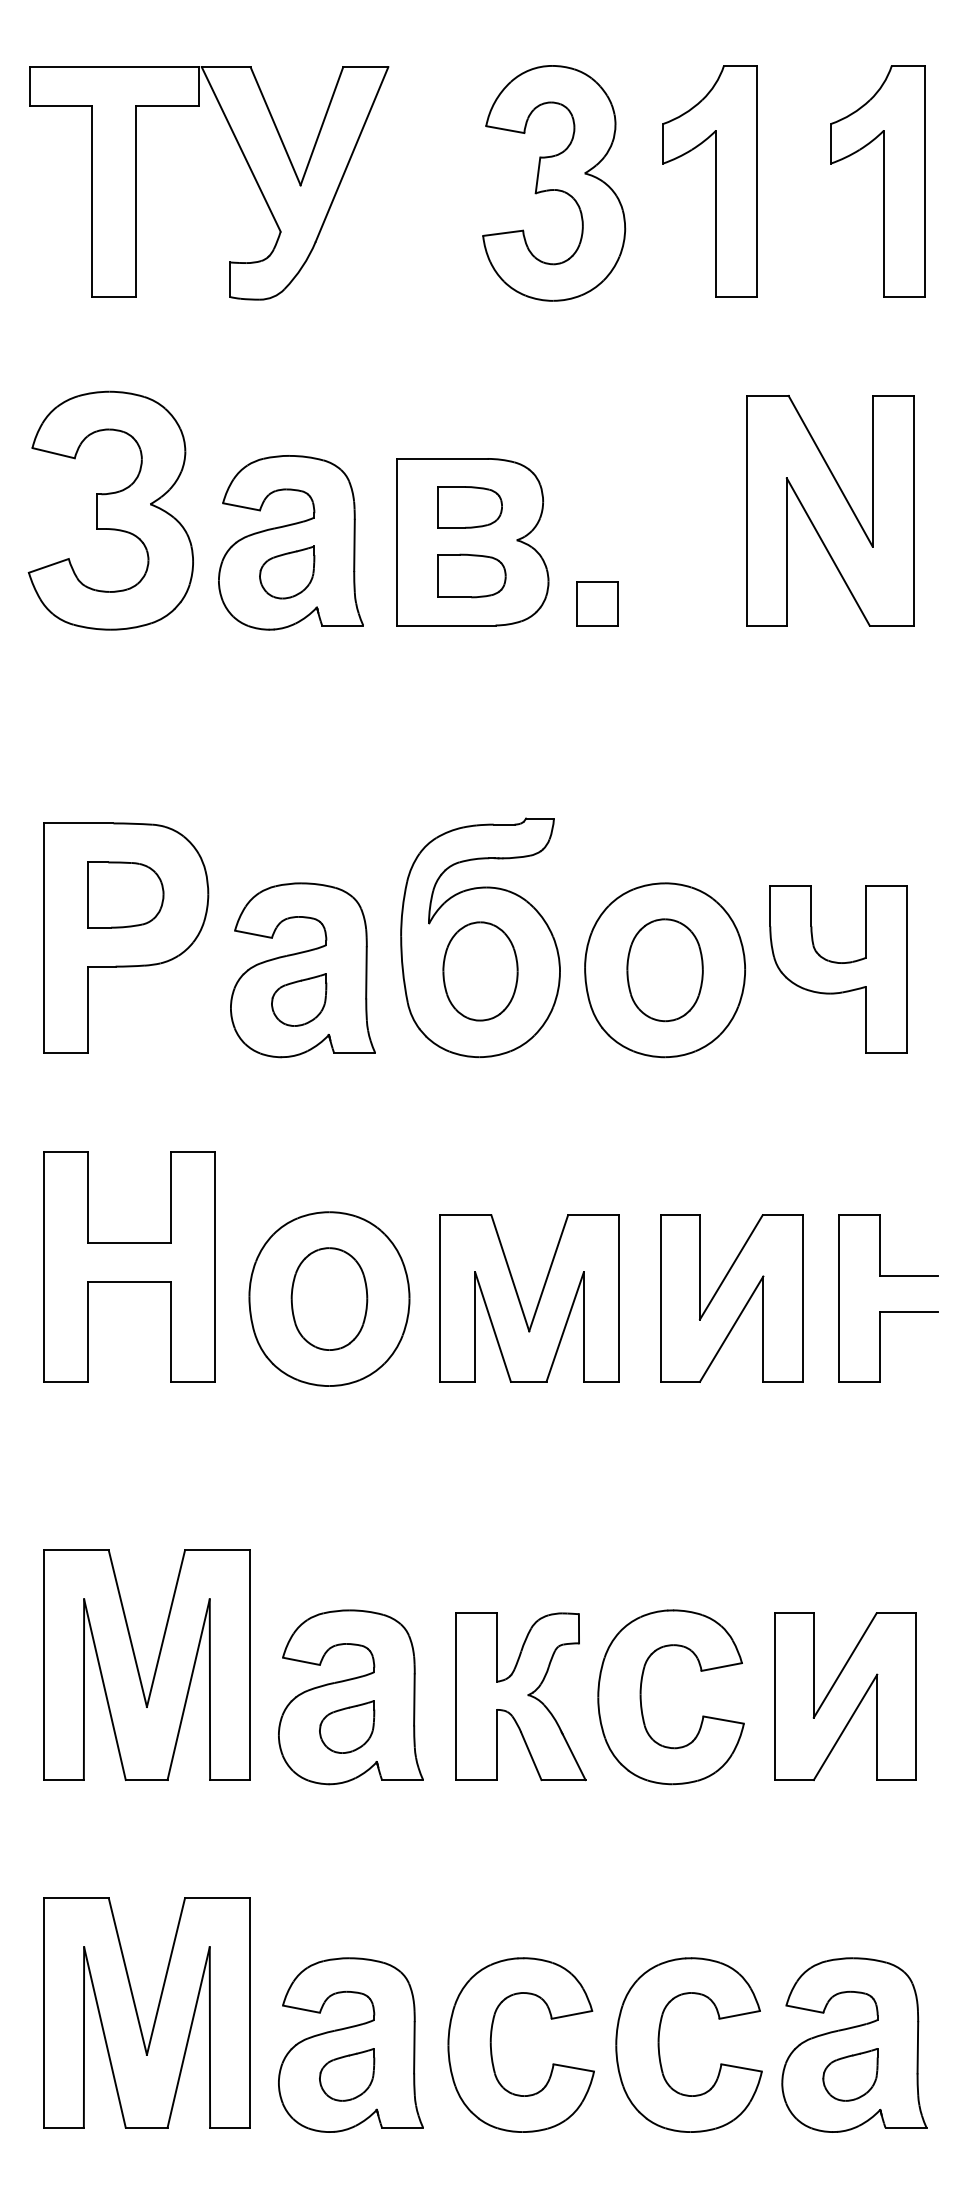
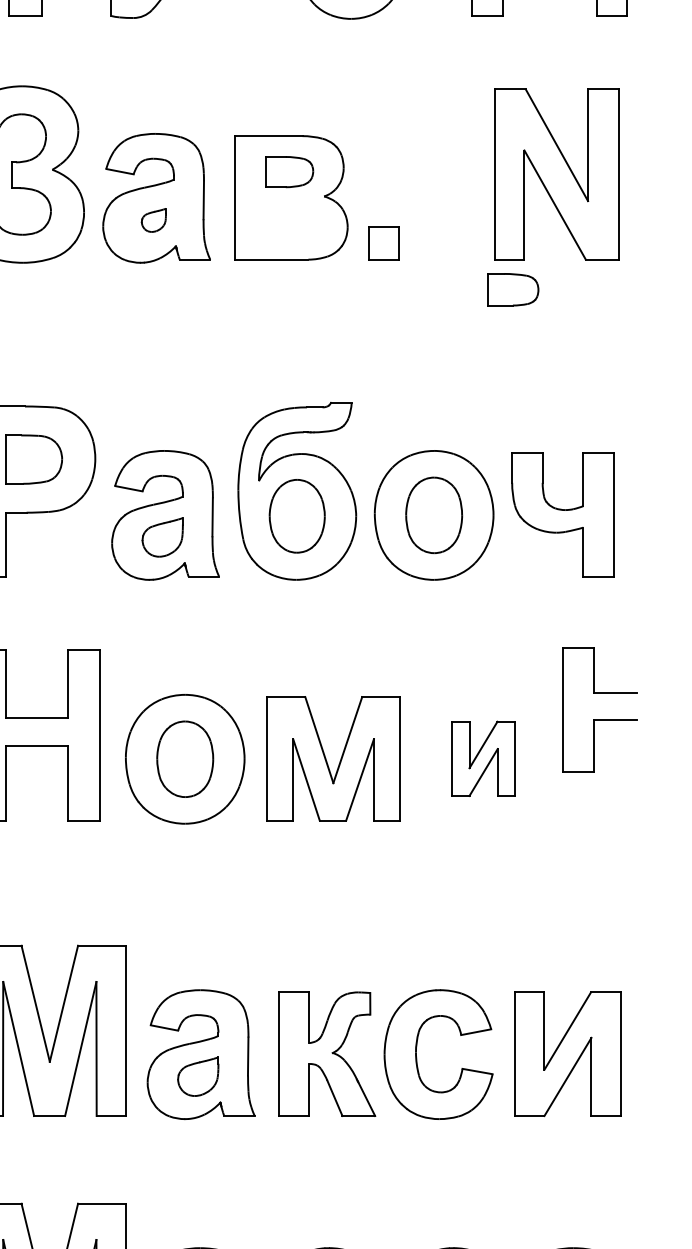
part: (287, 572) -> (154, 220), size x0.6
part: (471, 575) -> (513, 289), moved
part: (731, 1298) -> (483, 758), size x0.6
part: (888, 1311) -> (599, 719), moved

